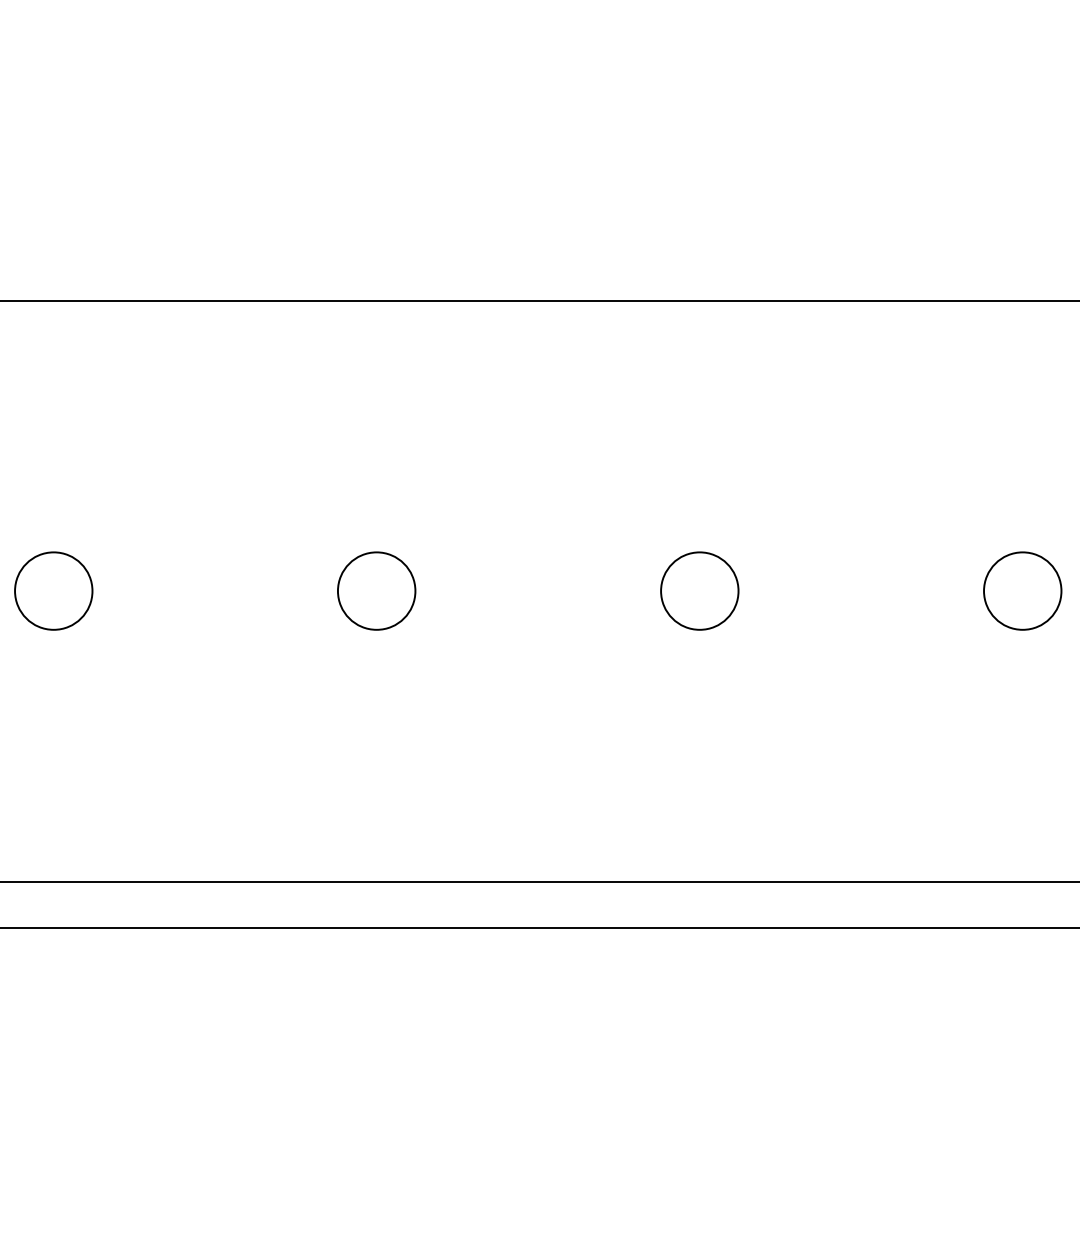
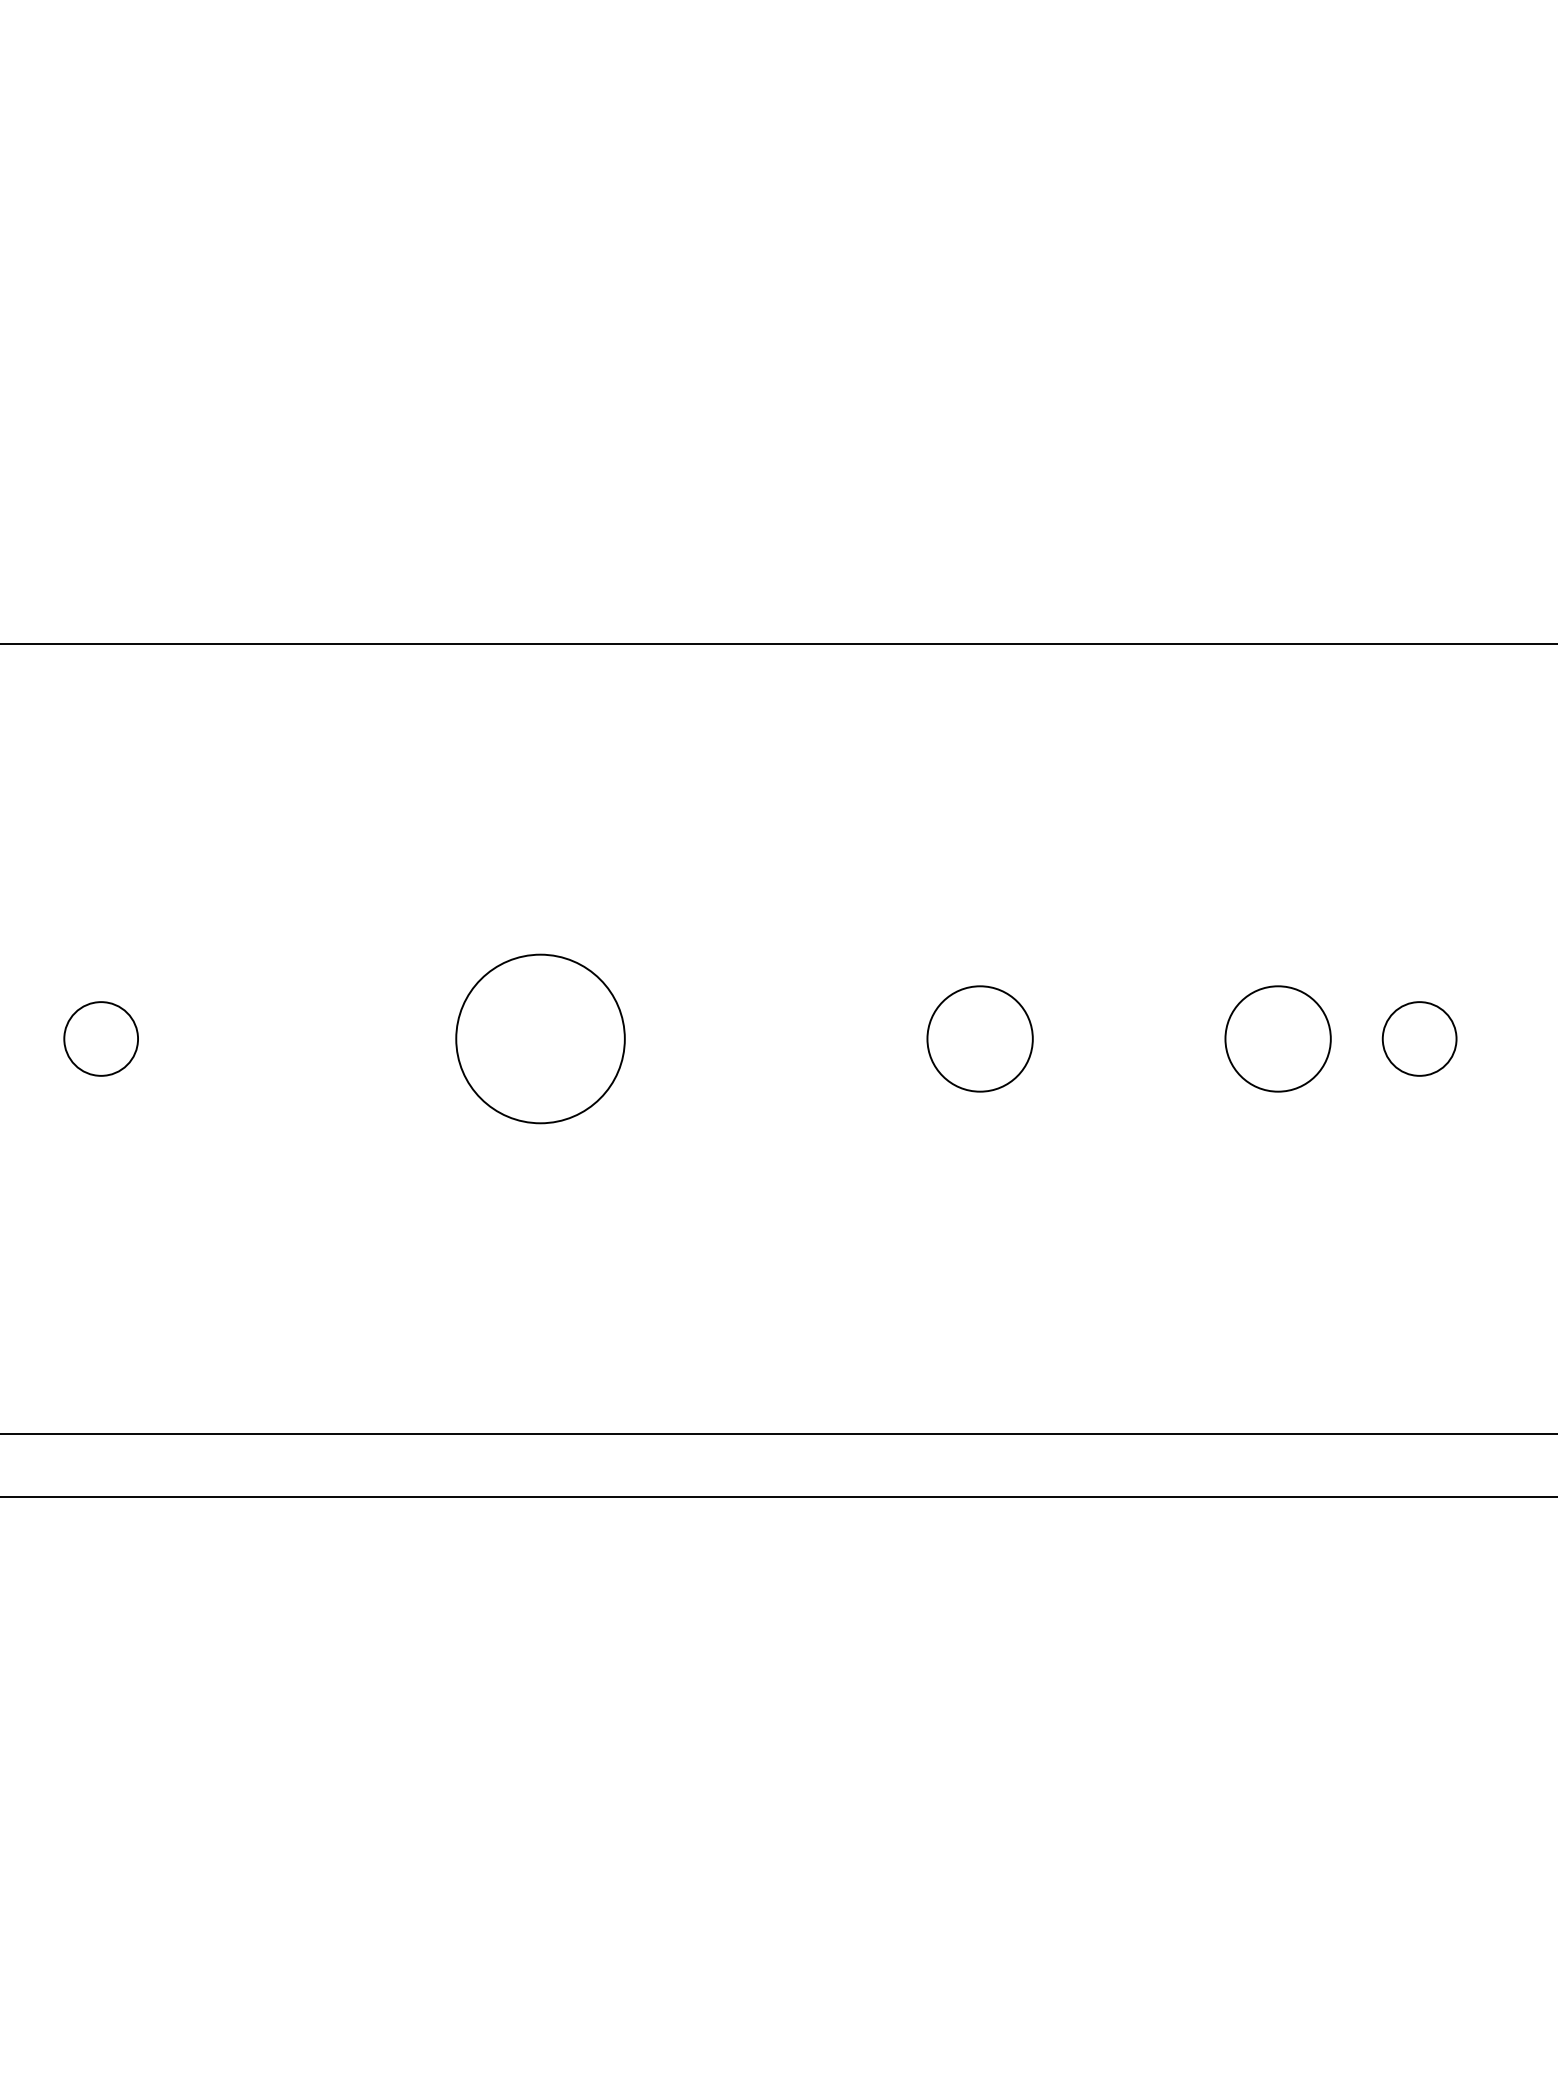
circle: (53, 590) -> (100, 1038), size x0.7
circle: (376, 590) -> (540, 1038), size x1.6
circle: (918, 590) -> (1277, 1038), added
circle: (1022, 590) -> (1419, 1038), size x0.7

